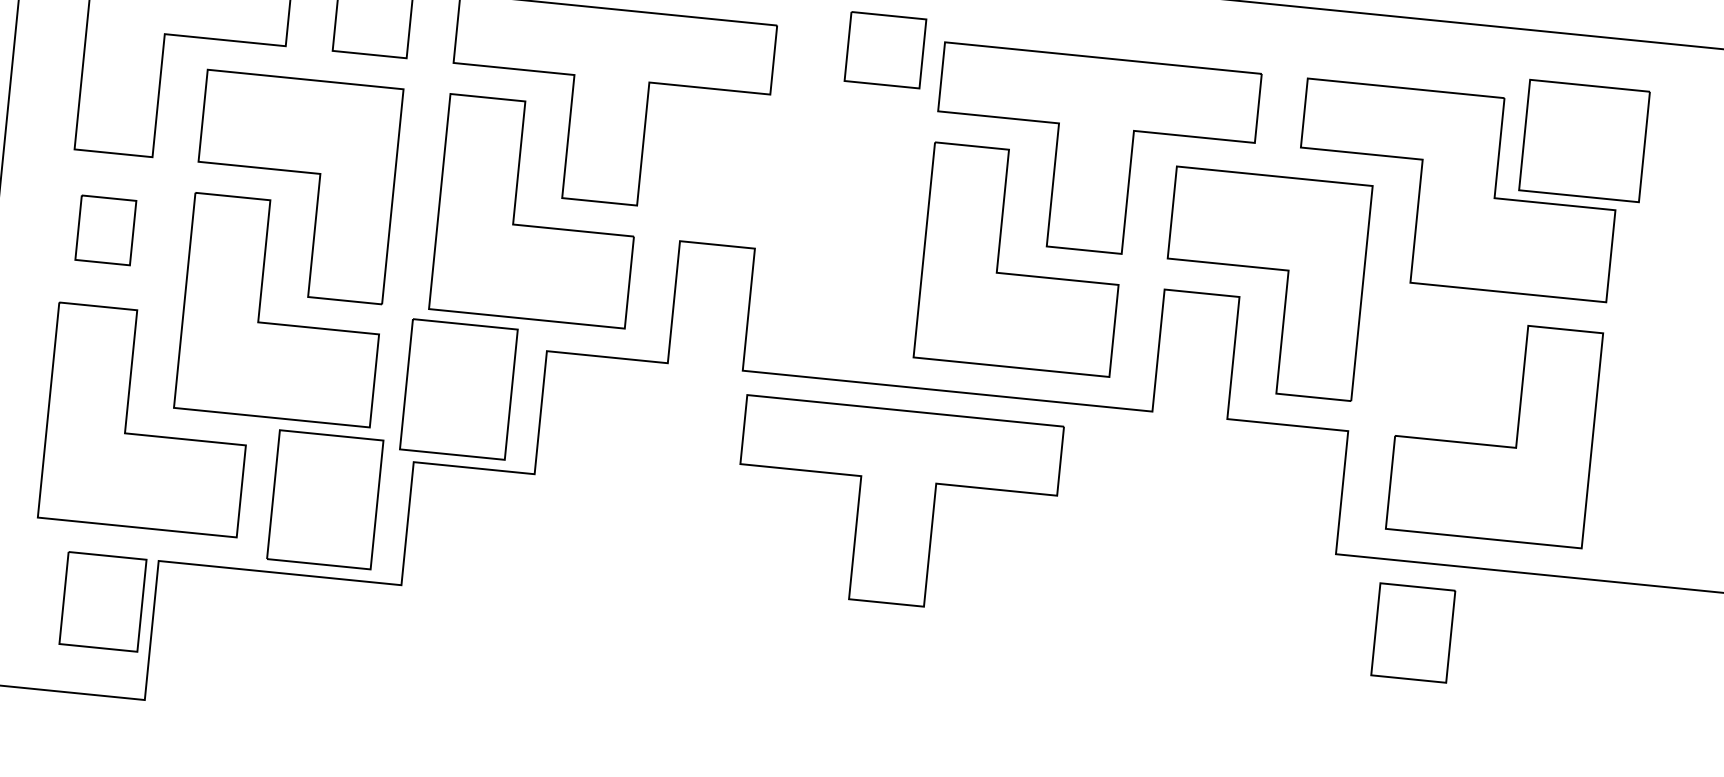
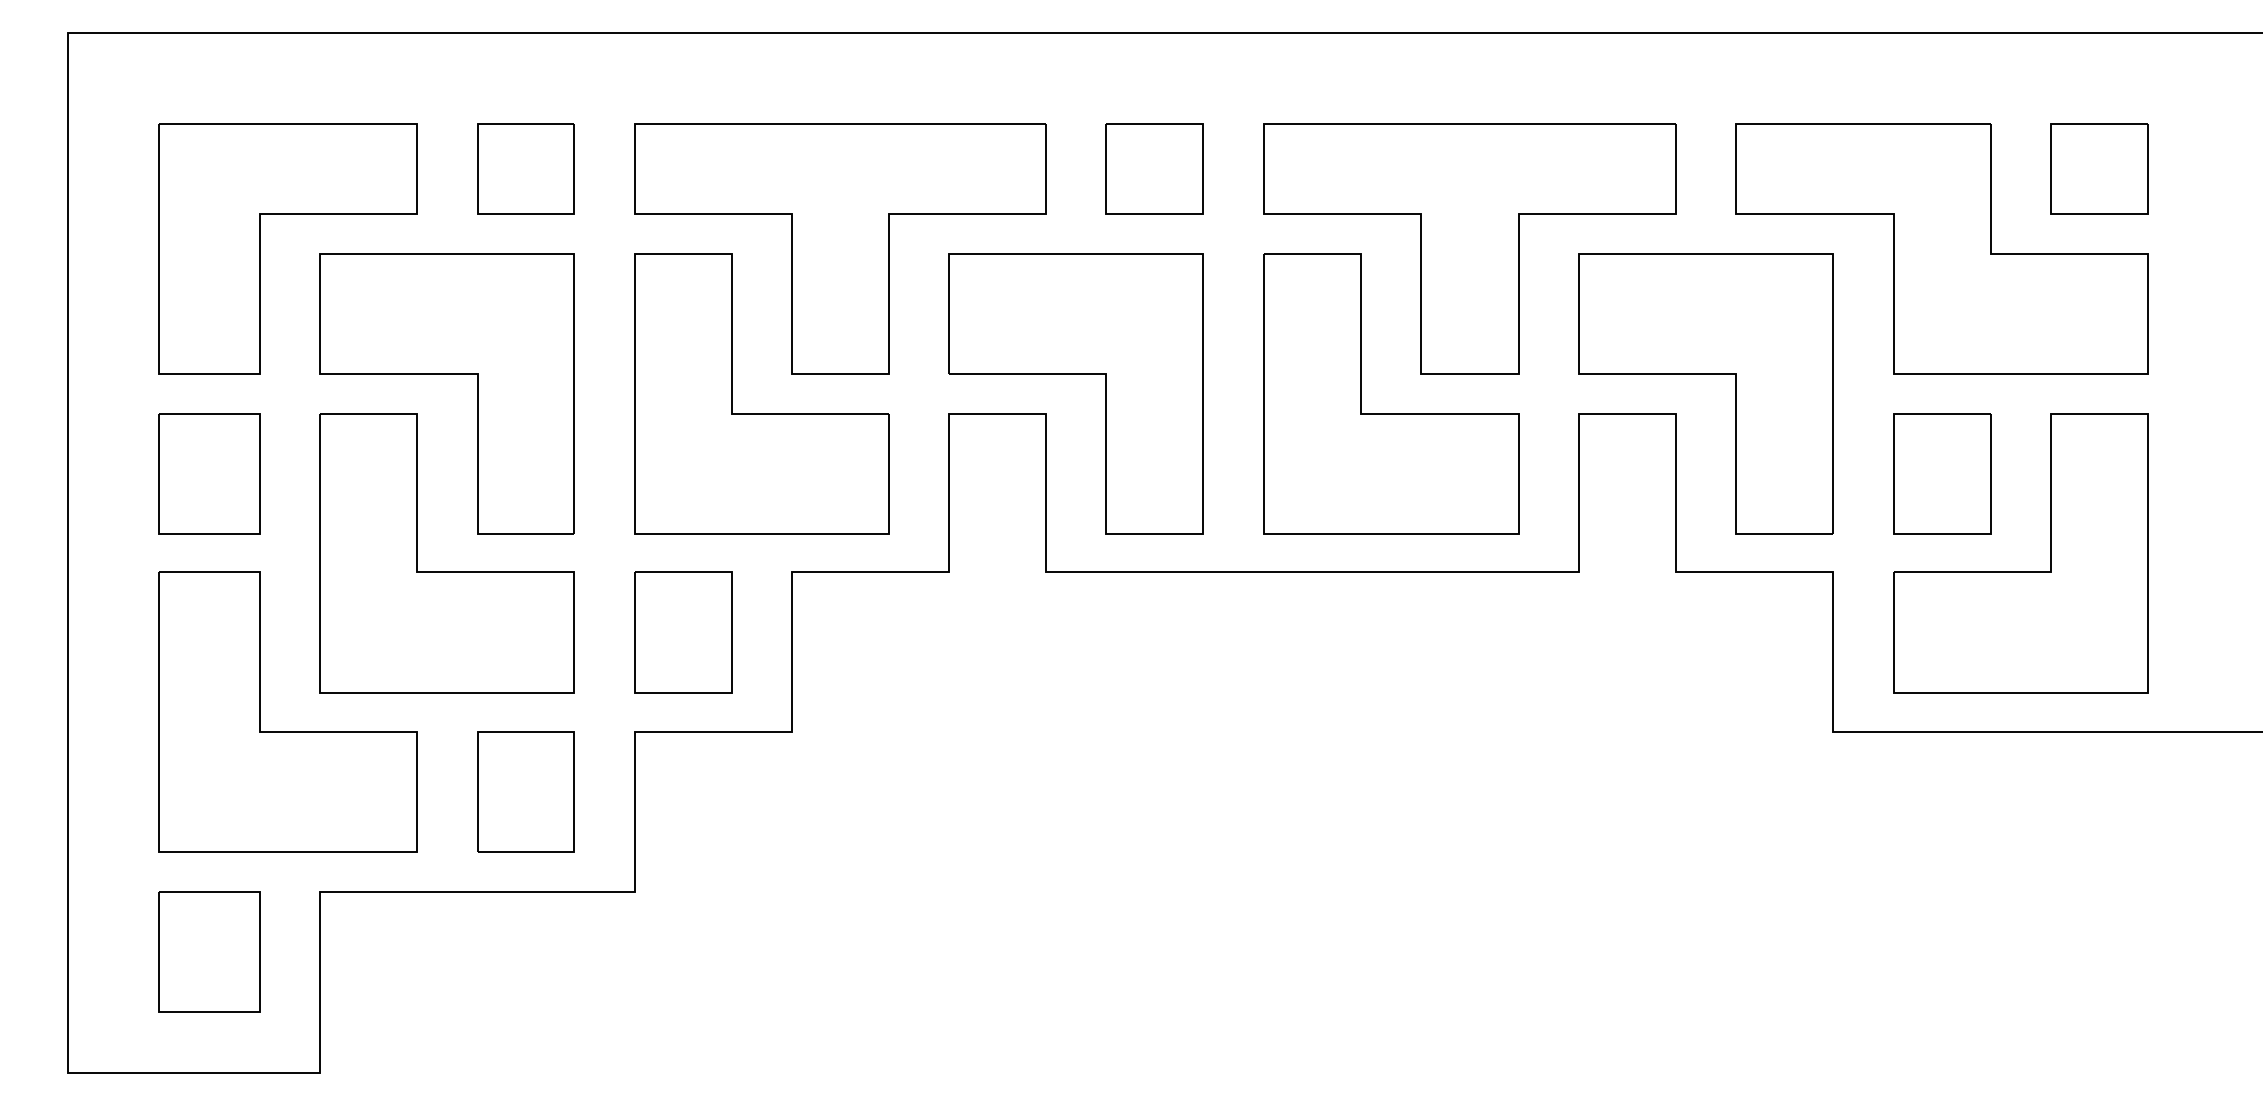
part: (885, 49) -> (1154, 168), moved
part: (1584, 140) -> (2099, 168), size x0.62
part: (780, 220) -> (1075, 374), added
part: (105, 230) -> (209, 473), size x1.43
part: (458, 389) -> (683, 632), size x0.71
part: (324, 499) -> (525, 791), size x0.71
part: (895, 506) -> (1260, 727), removed
part: (103, 601) -> (209, 951), moved
part: (1413, 632) -> (1942, 473), moved

